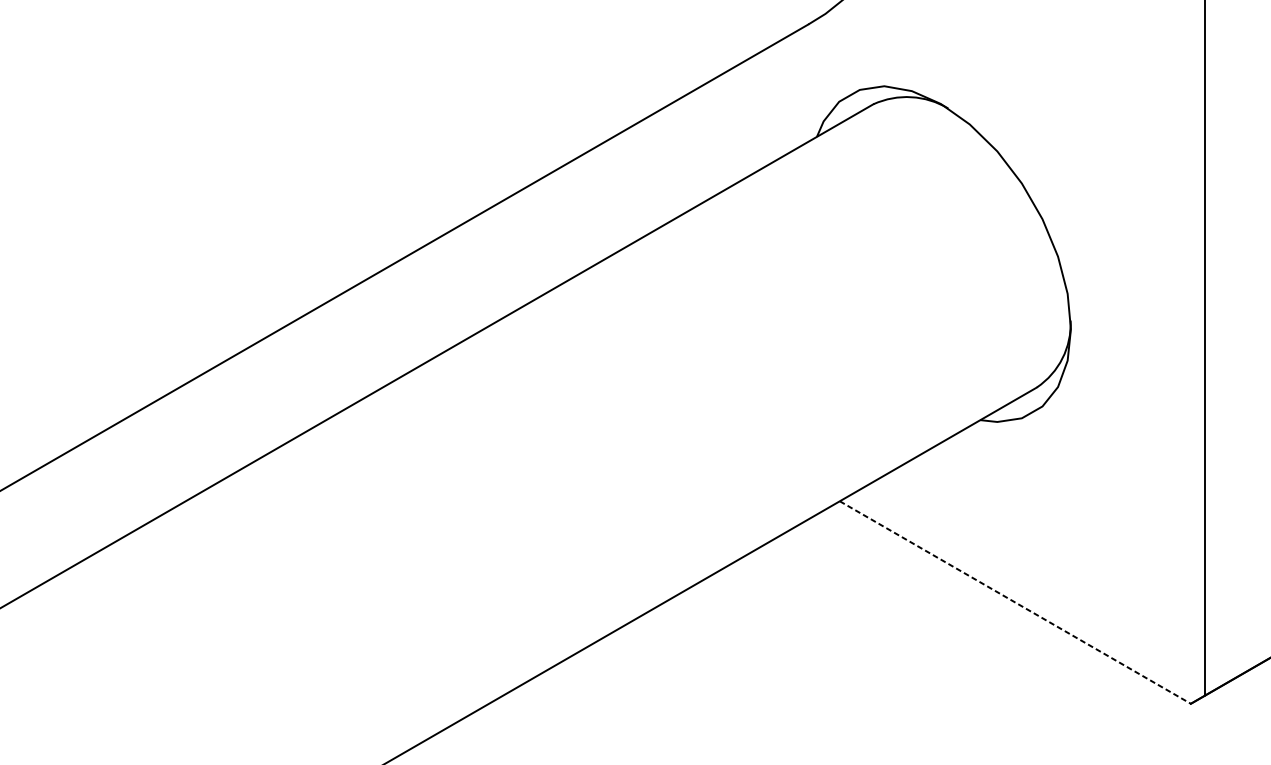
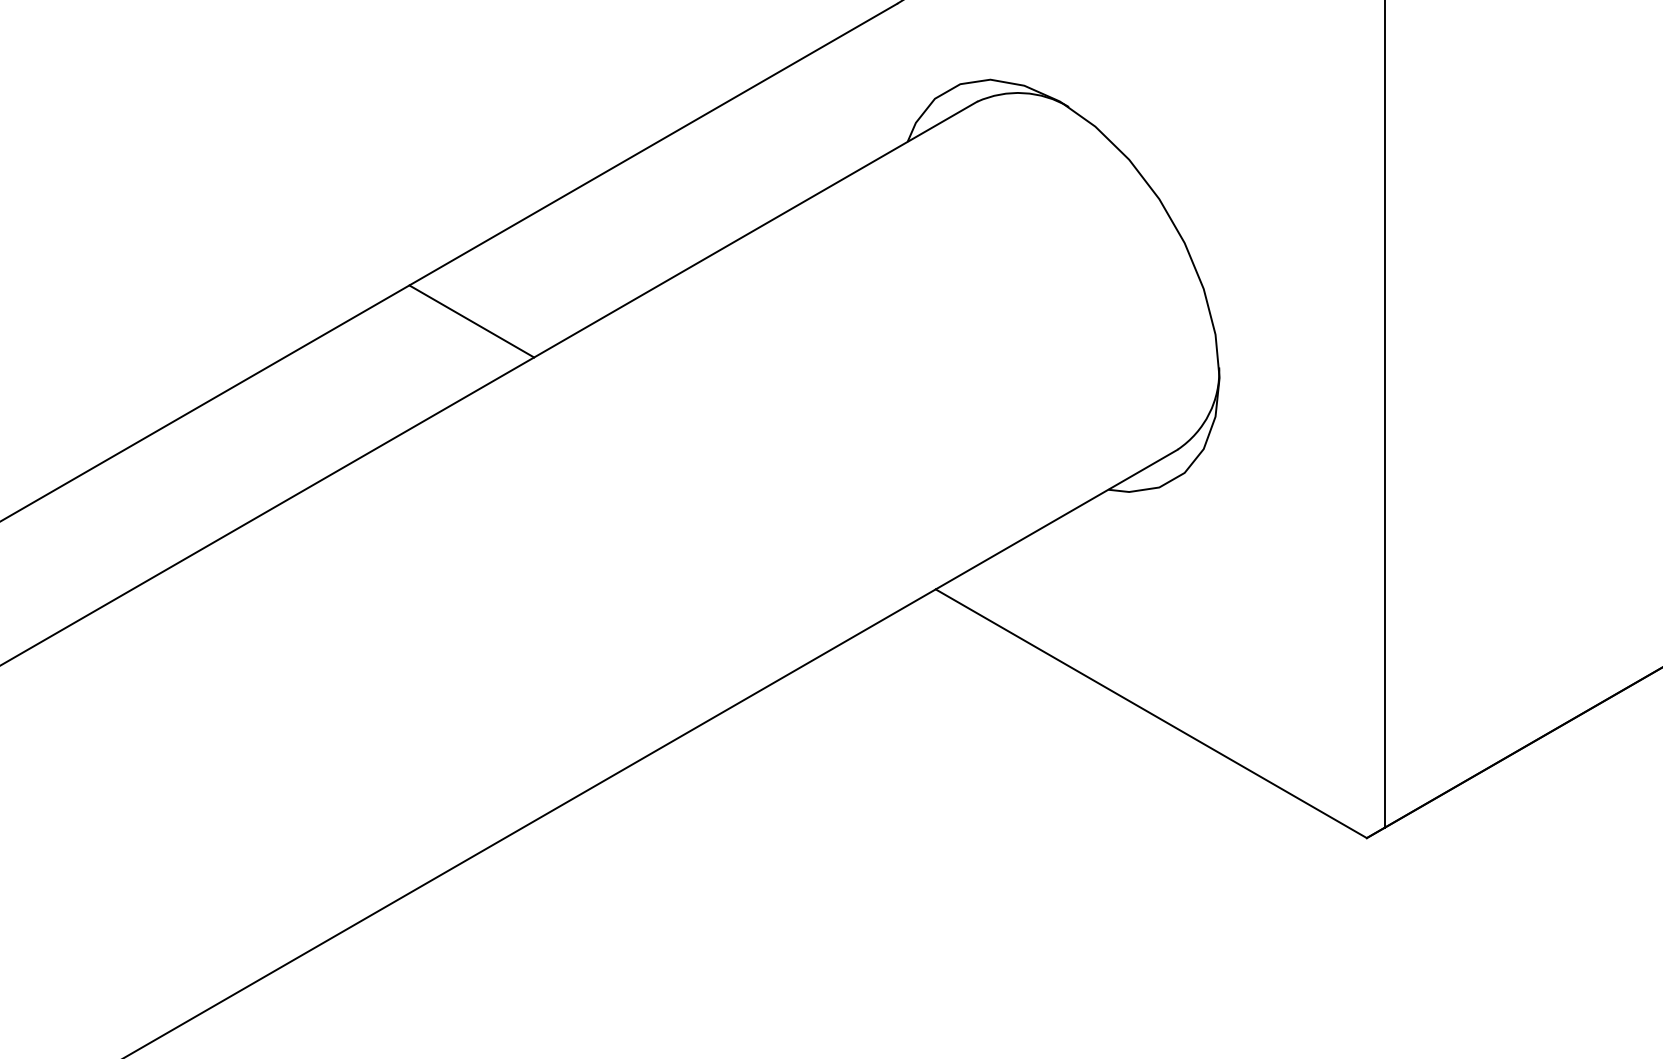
line: (461, 283) -> (471, 321), added
line: (1015, 602) -> (1151, 713), dashed -> solid

